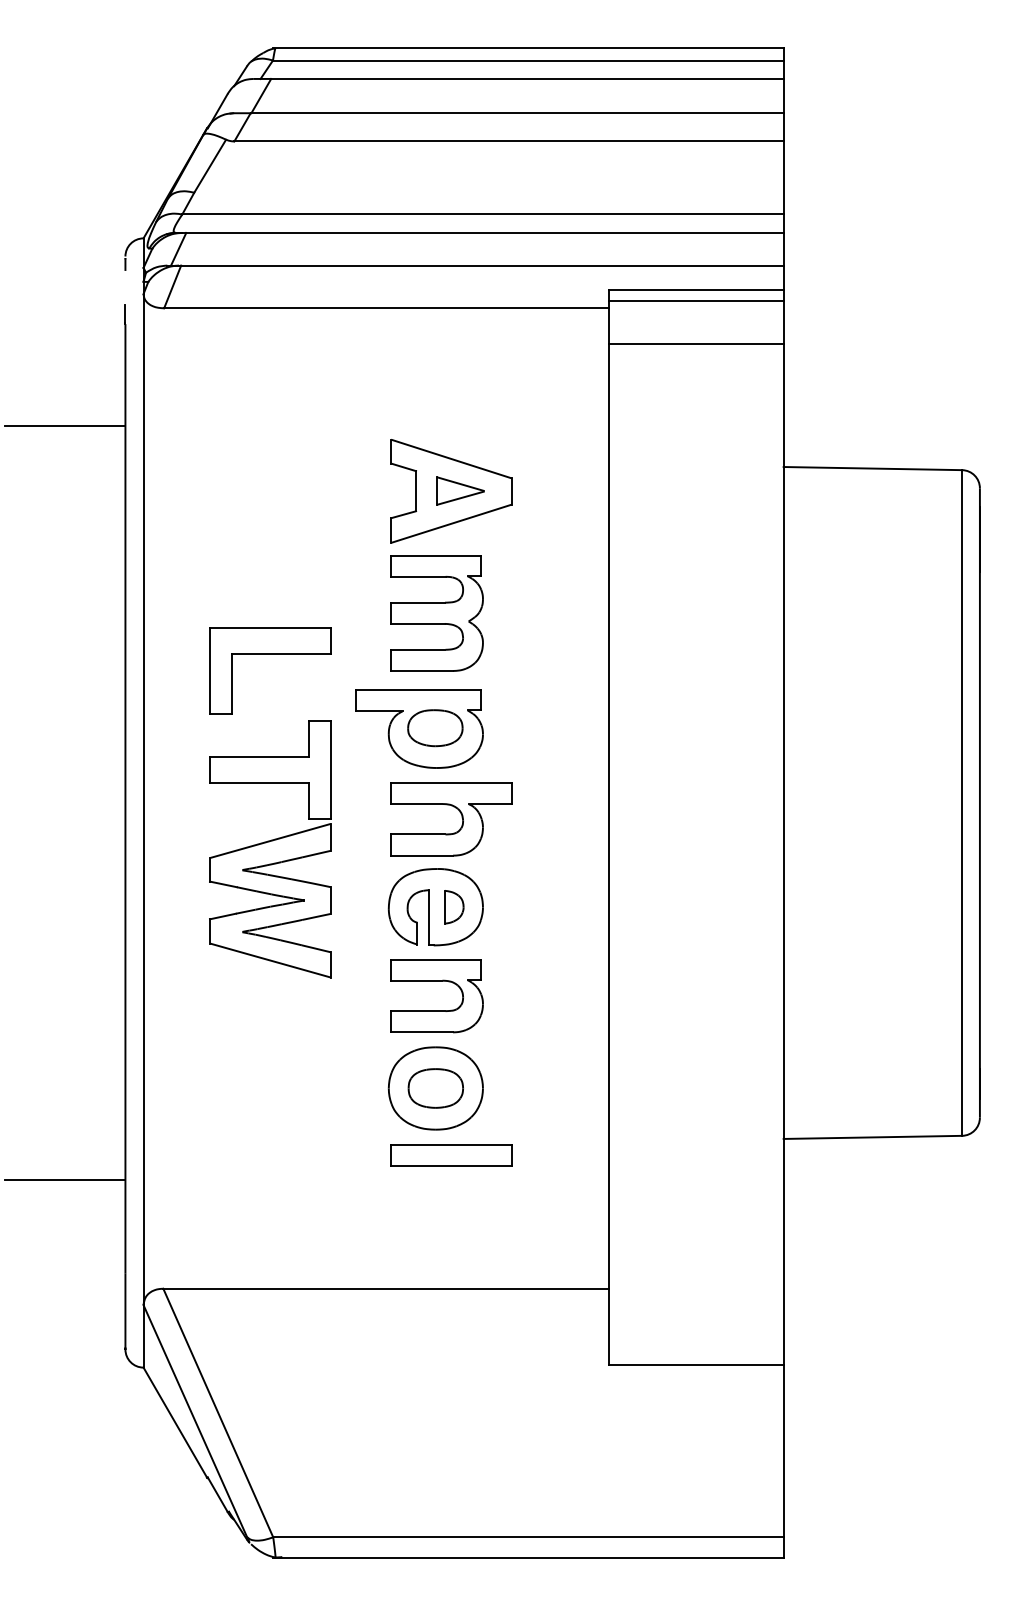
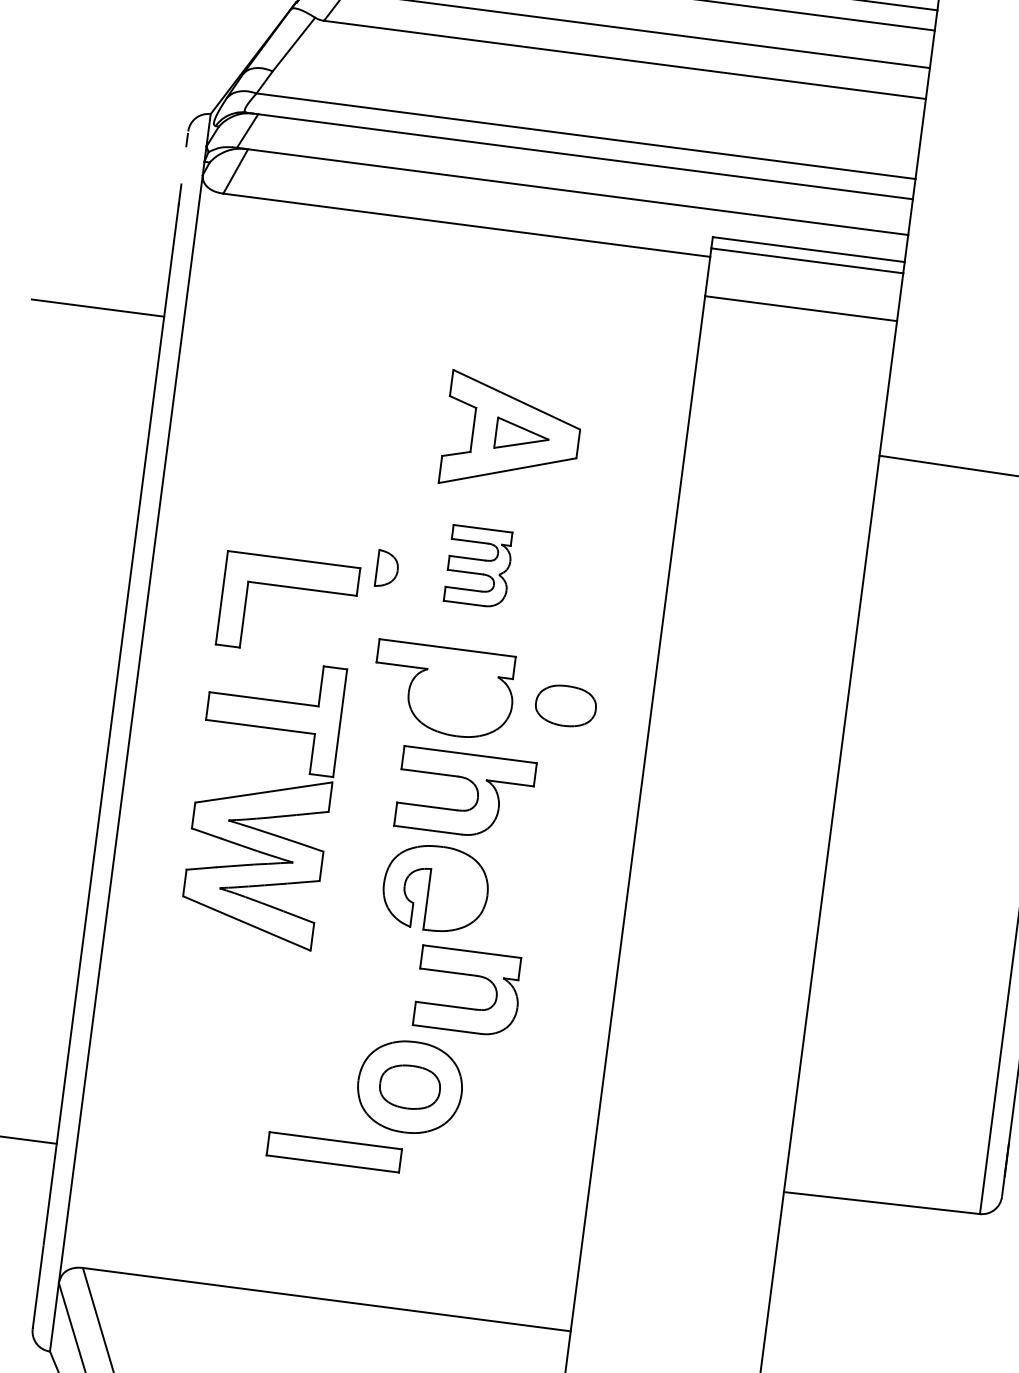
part: (436, 613) -> (478, 566), size x0.6
part: (435, 728) -> (566, 706), moved
part: (454, 907) -> (387, 569), moved
part: (436, 1010) -> (465, 1007), moved
part: (451, 1155) -> (334, 1152), moved

